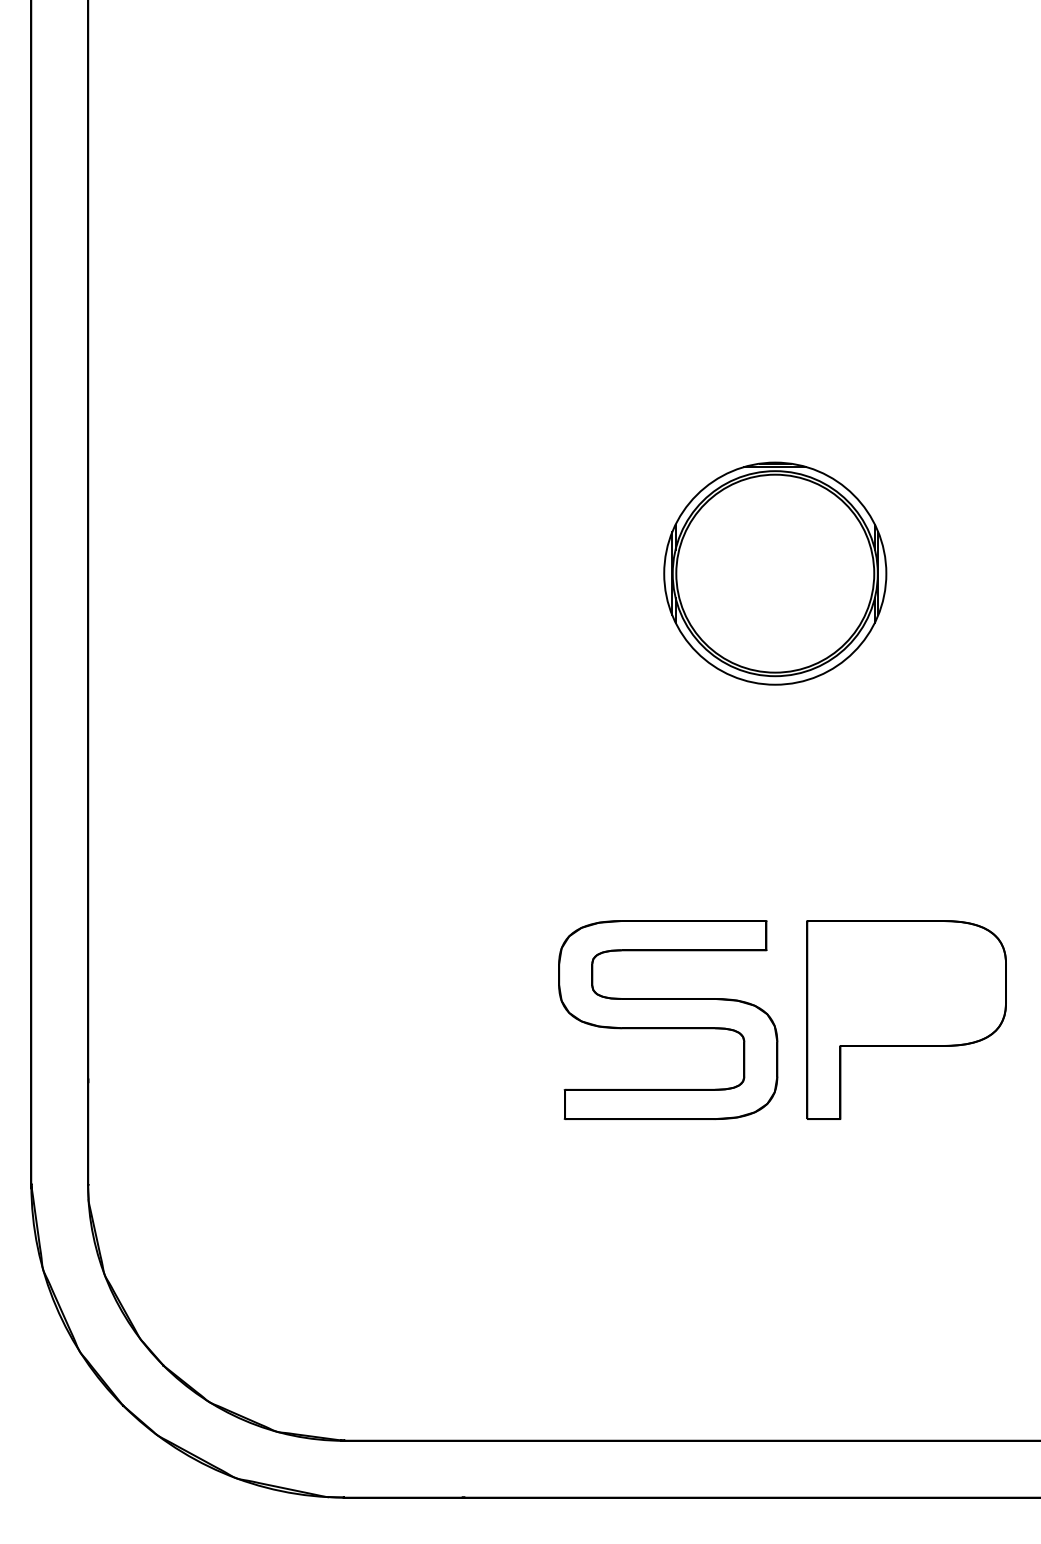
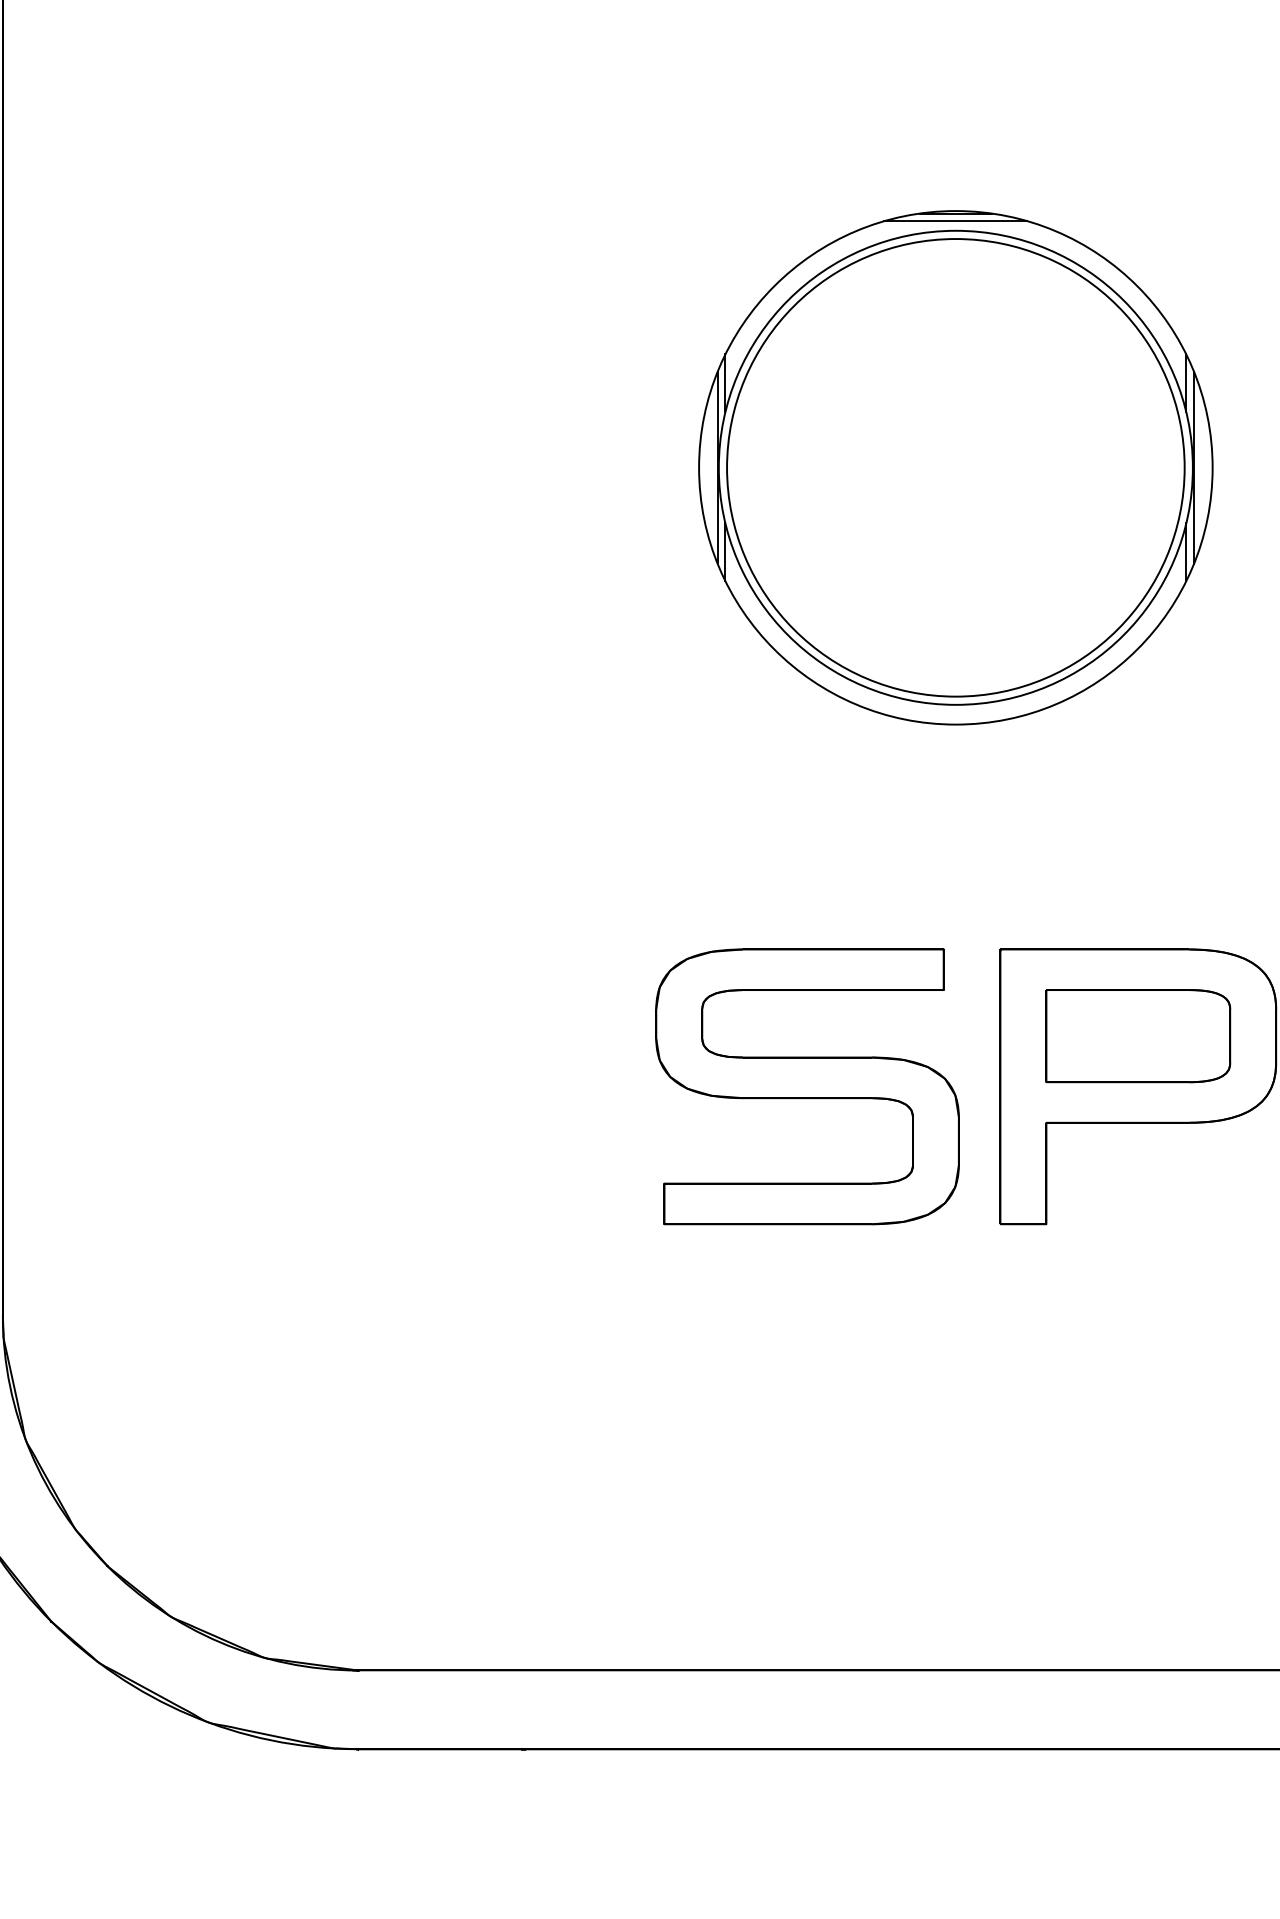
part: (775, 573) -> (956, 467), size x1.67
part: (906, 983) -> (1138, 1036), added

